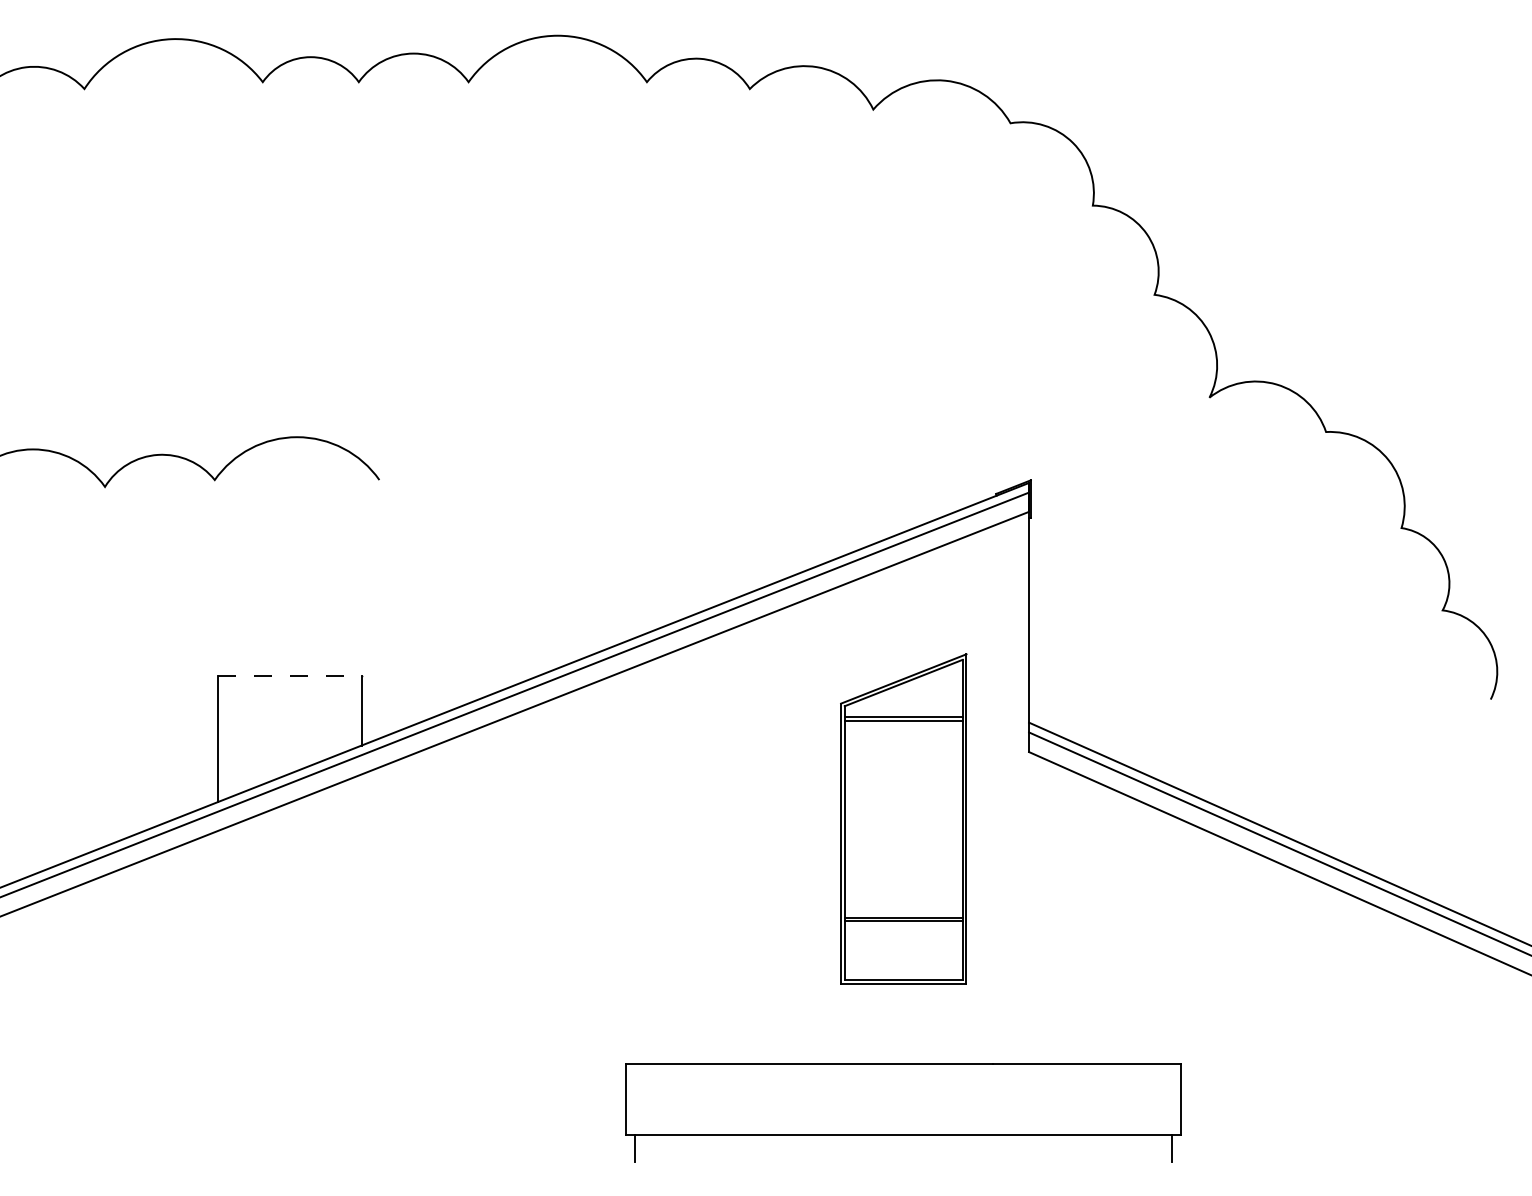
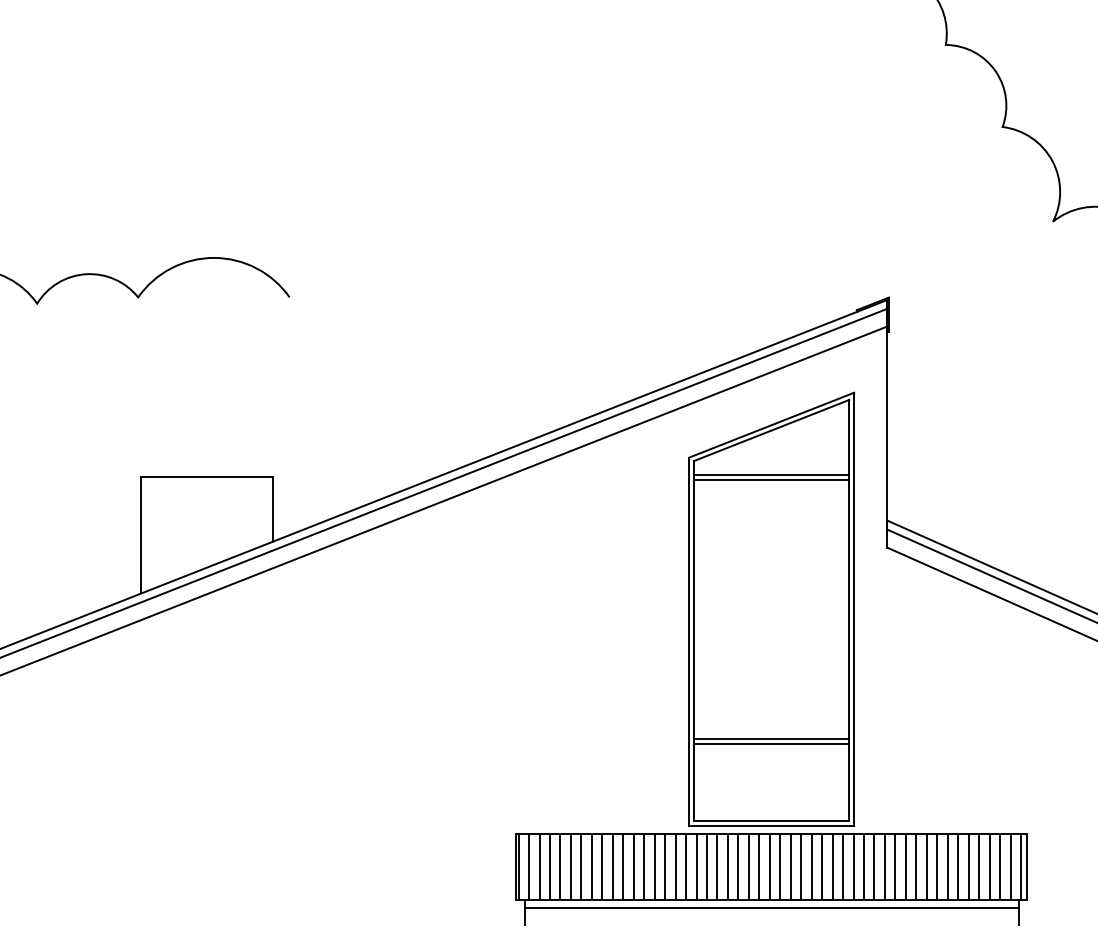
line: (289, 675) -> (206, 477), dashed -> solid
part: (903, 818) -> (771, 608), size x1.43
hatch: (901, 1099) -> (769, 867), added
line: (903, 1144) -> (771, 908), added

